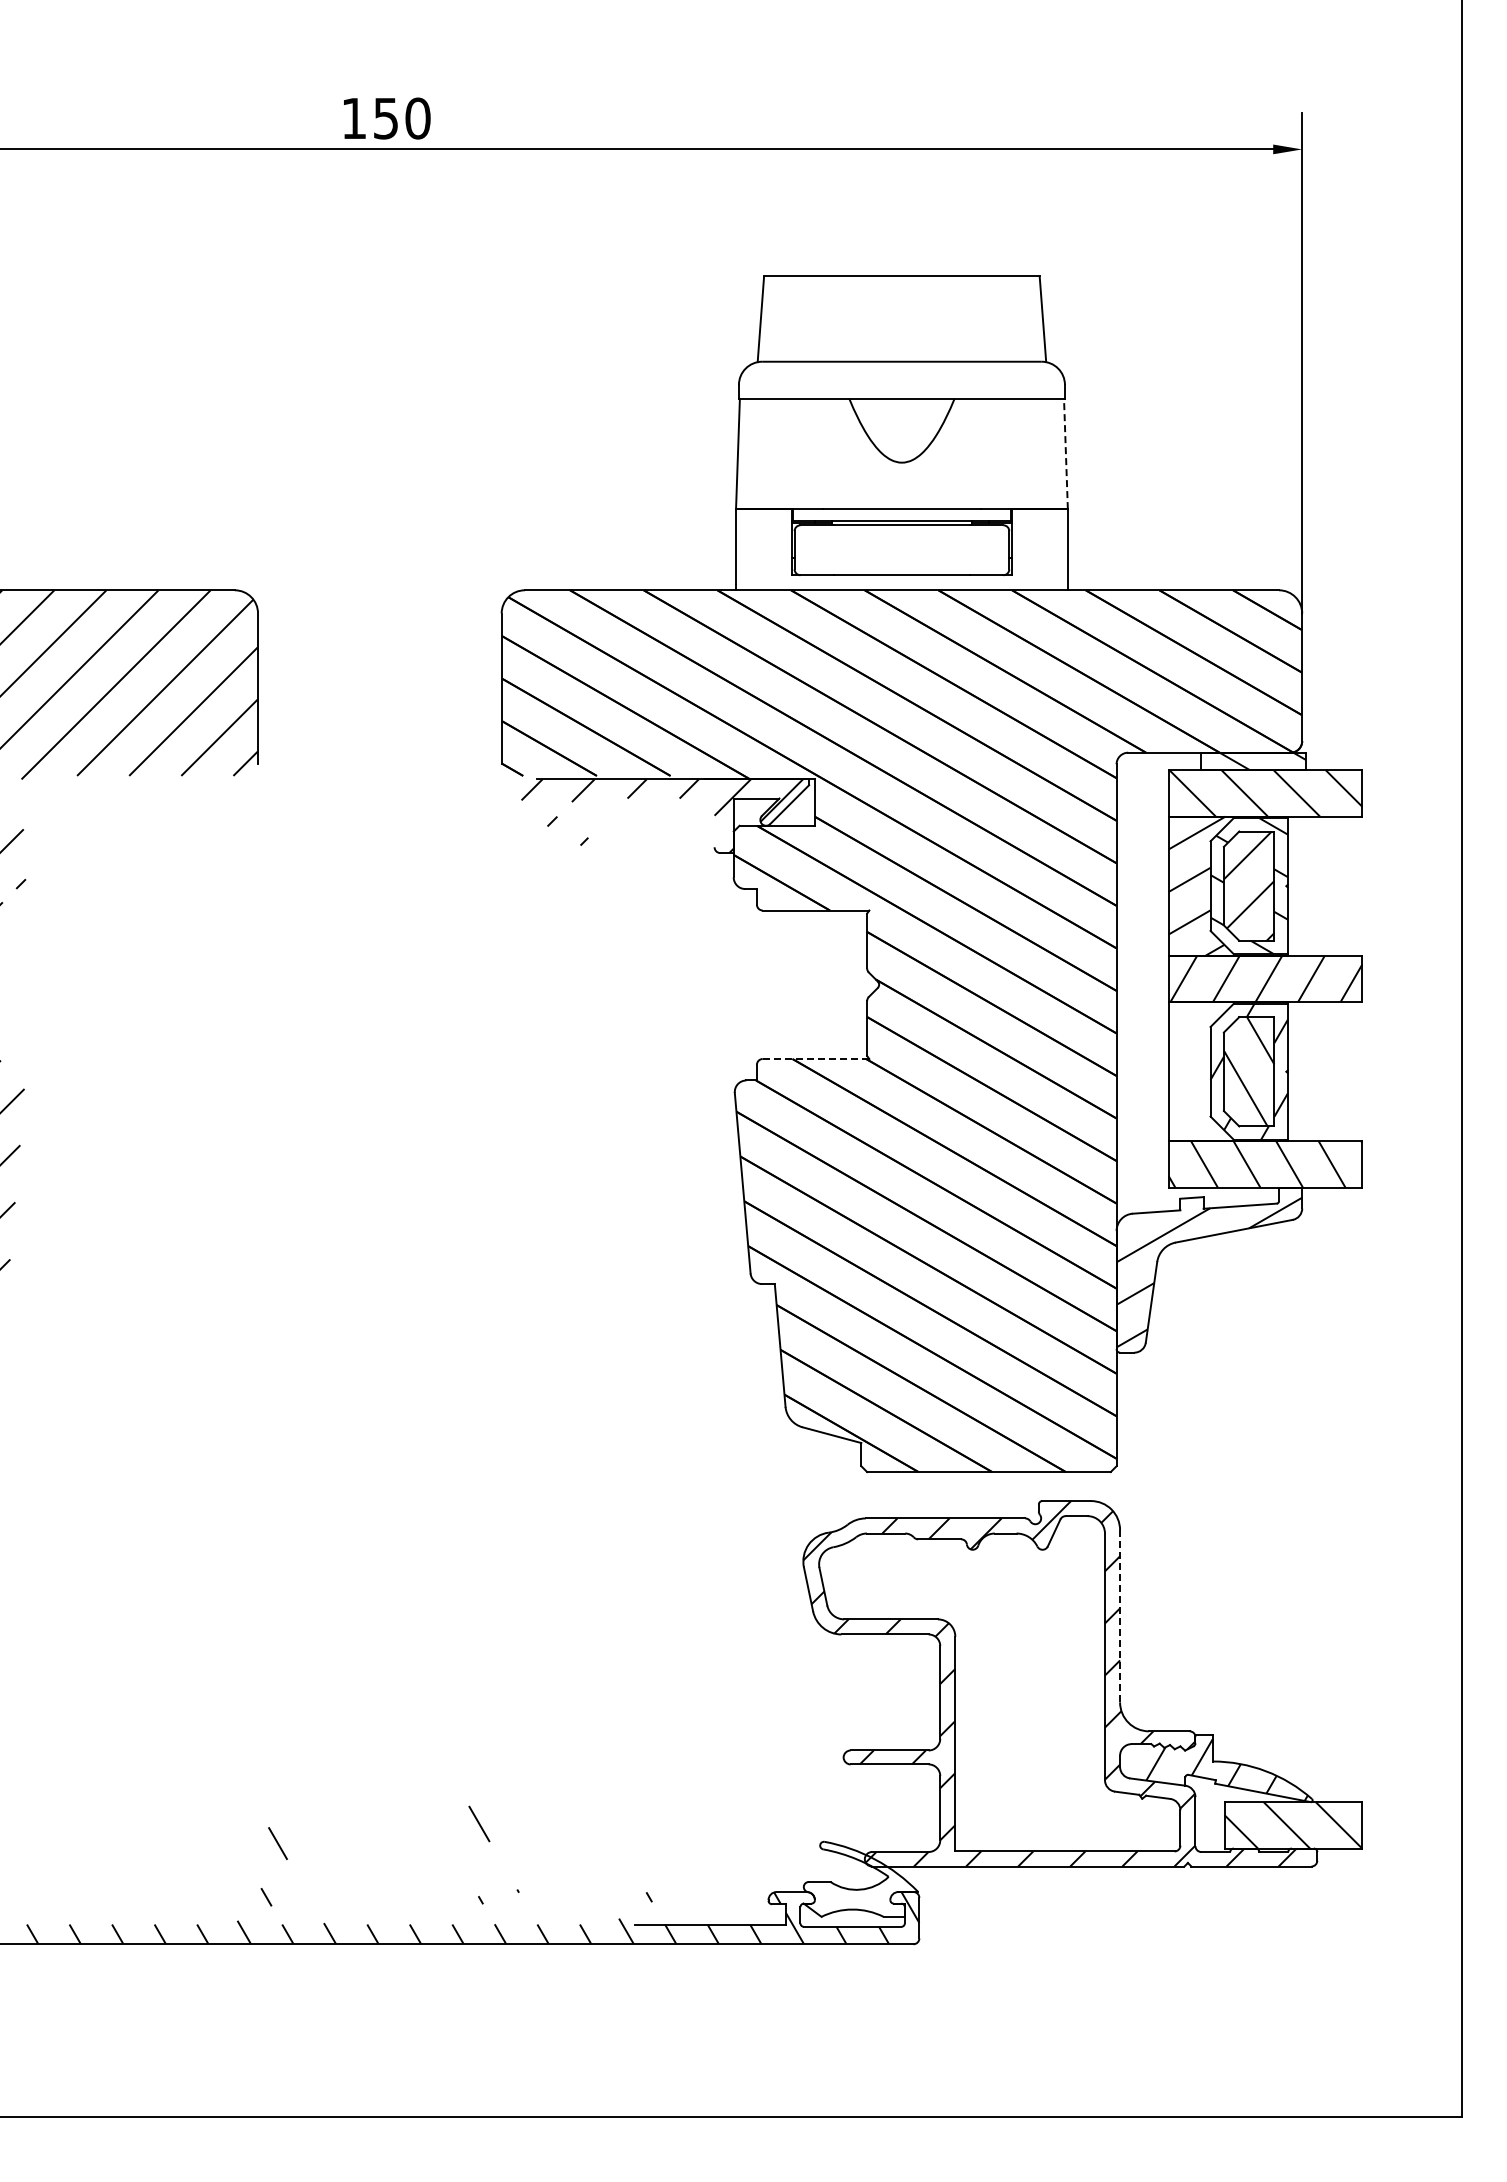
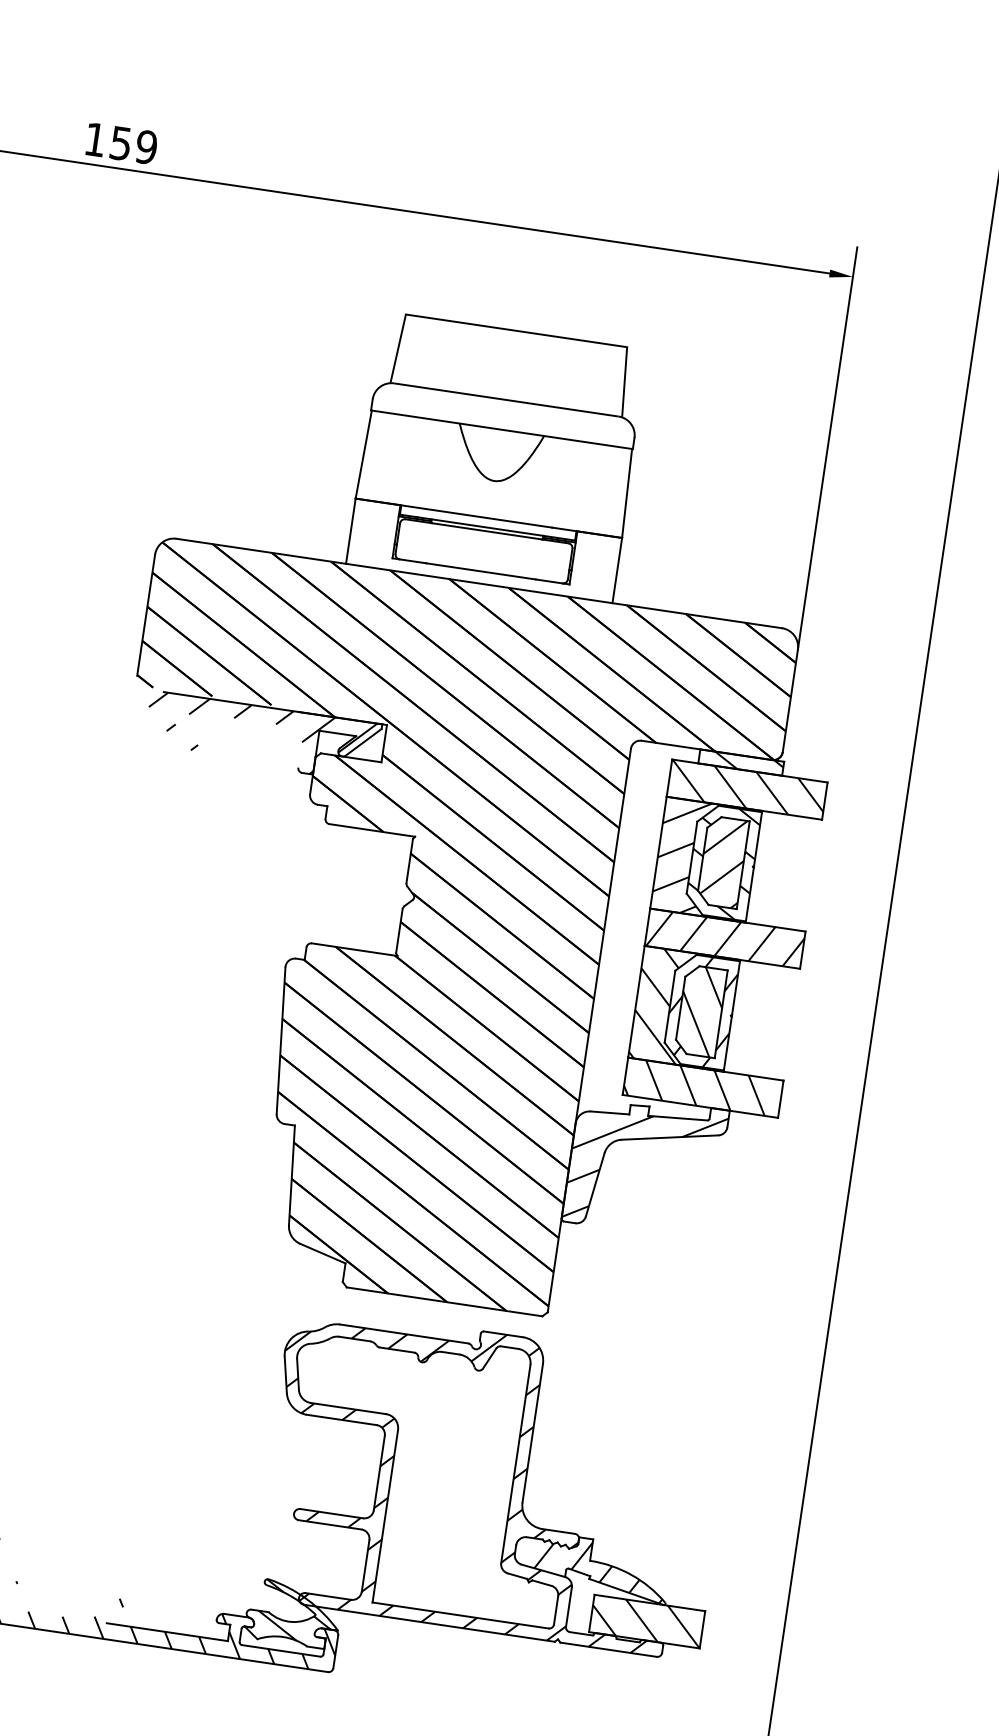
text: (417, 118) -> (146, 147), 150 -> 159
line: (1065, 453) -> (626, 493), dashed -> solid
line: (815, 1059) -> (354, 950), dashed -> solid
hatch: (1224, 1071) -> (681, 1008), added
line: (1120, 1615) -> (533, 1432), dashed -> solid
hatch: (863, 1876) -> (295, 1611), added

